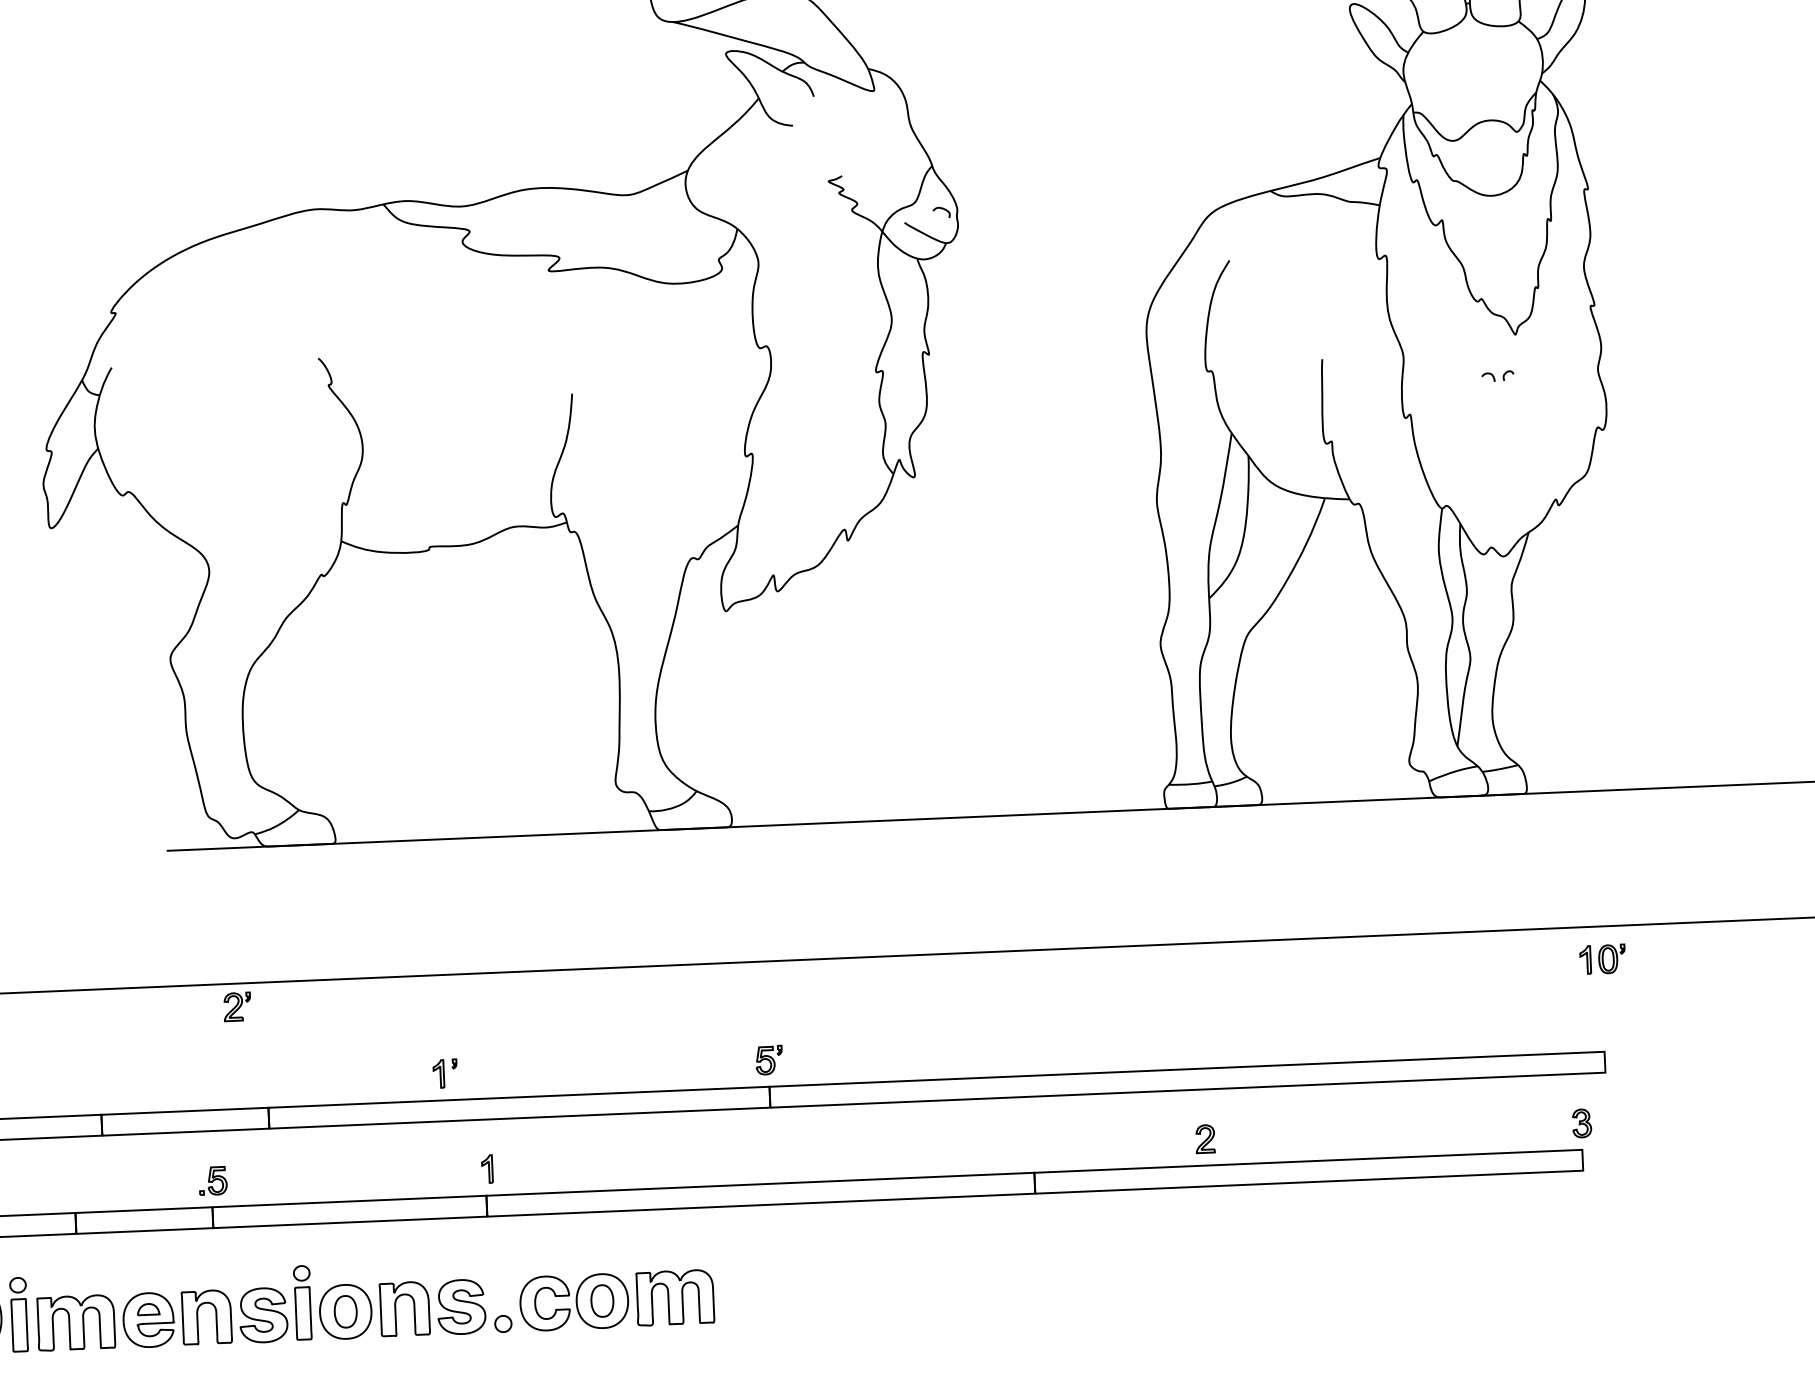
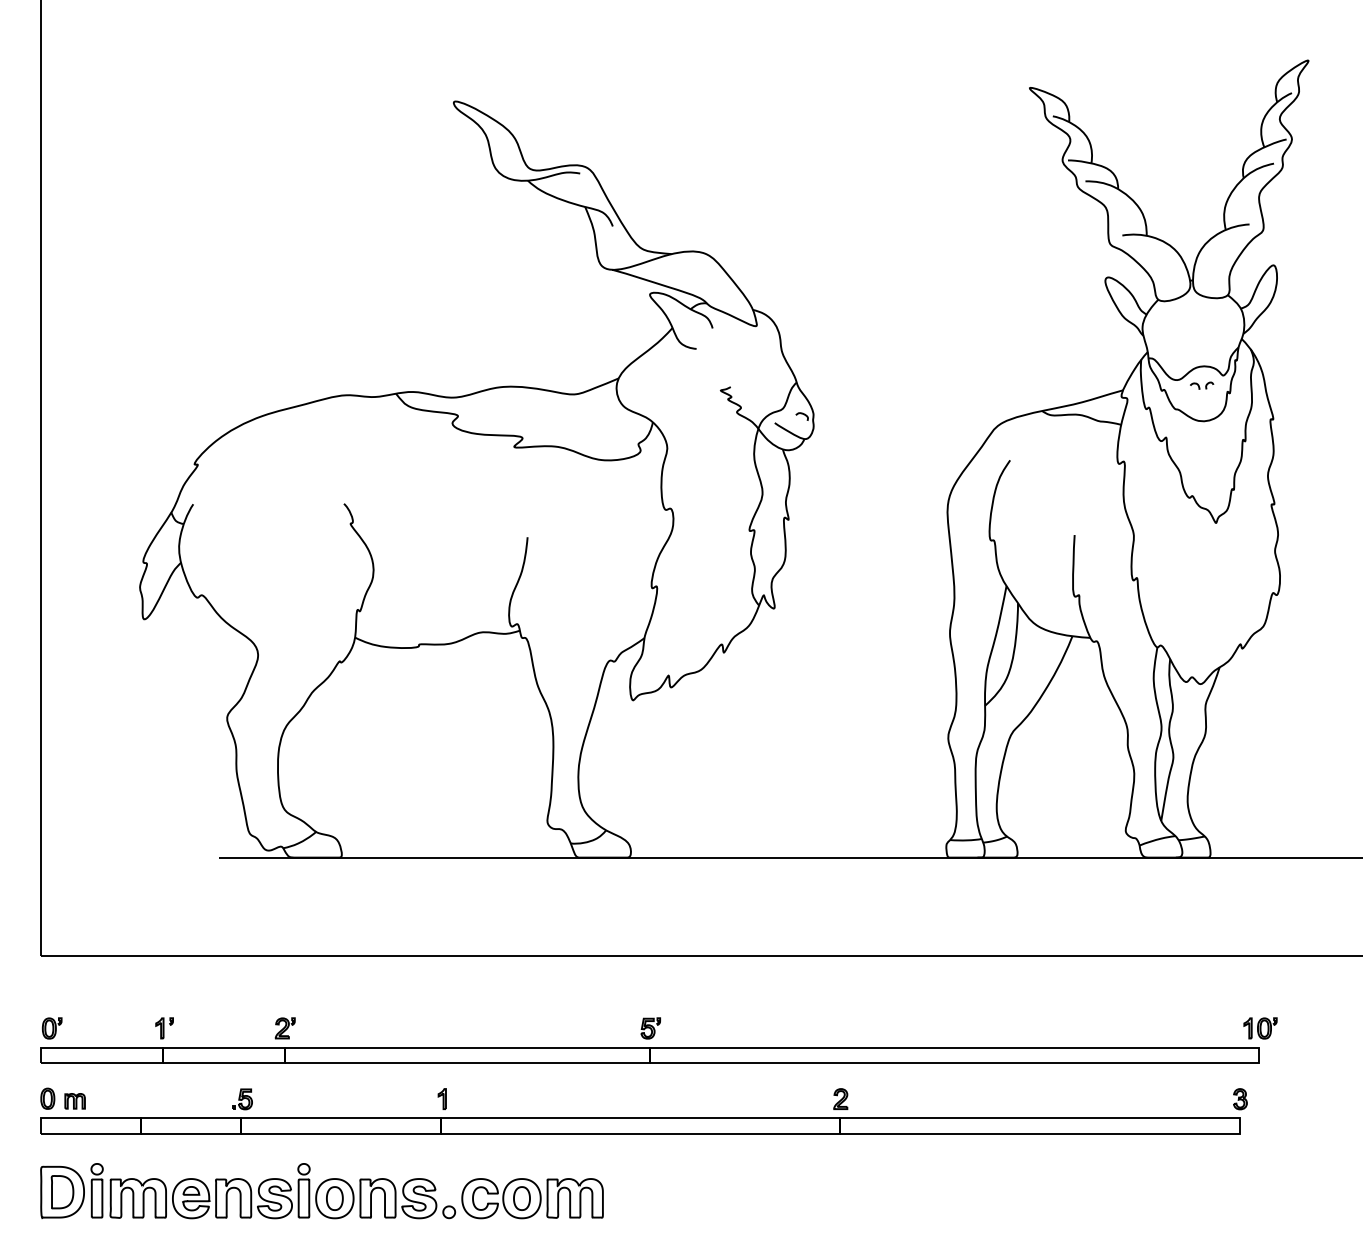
part: (1498, 375) -> (1202, 385), moved
part: (1602, 959) -> (1260, 1028), moved
part: (236, 1007) -> (284, 1028), moved
part: (445, 1073) -> (164, 1028), moved
part: (1204, 1138) -> (840, 1098), moved

